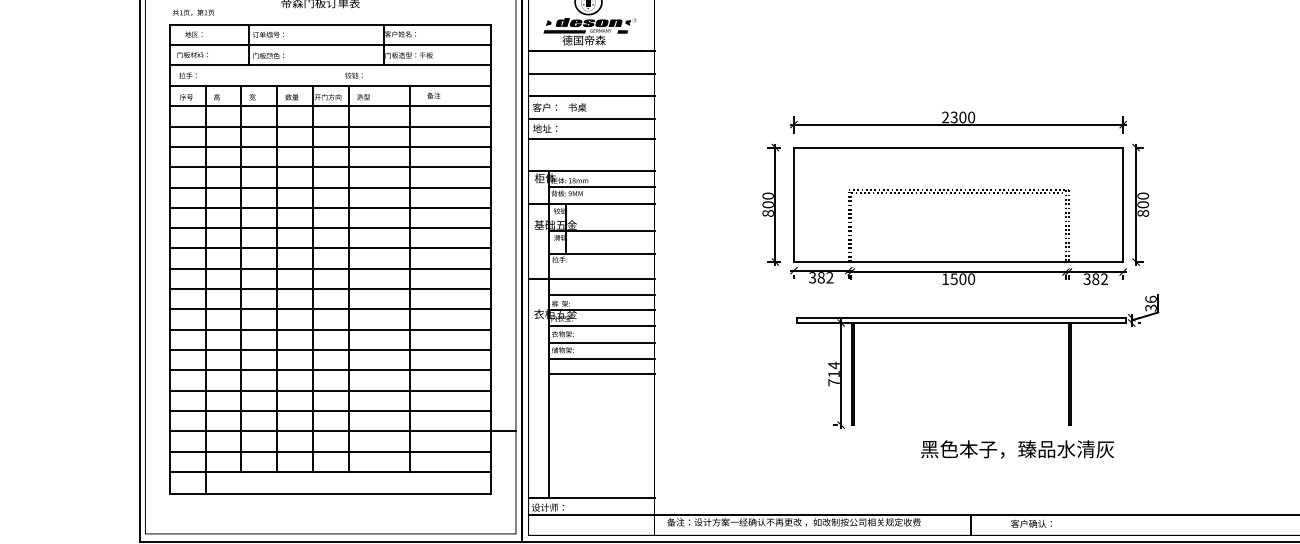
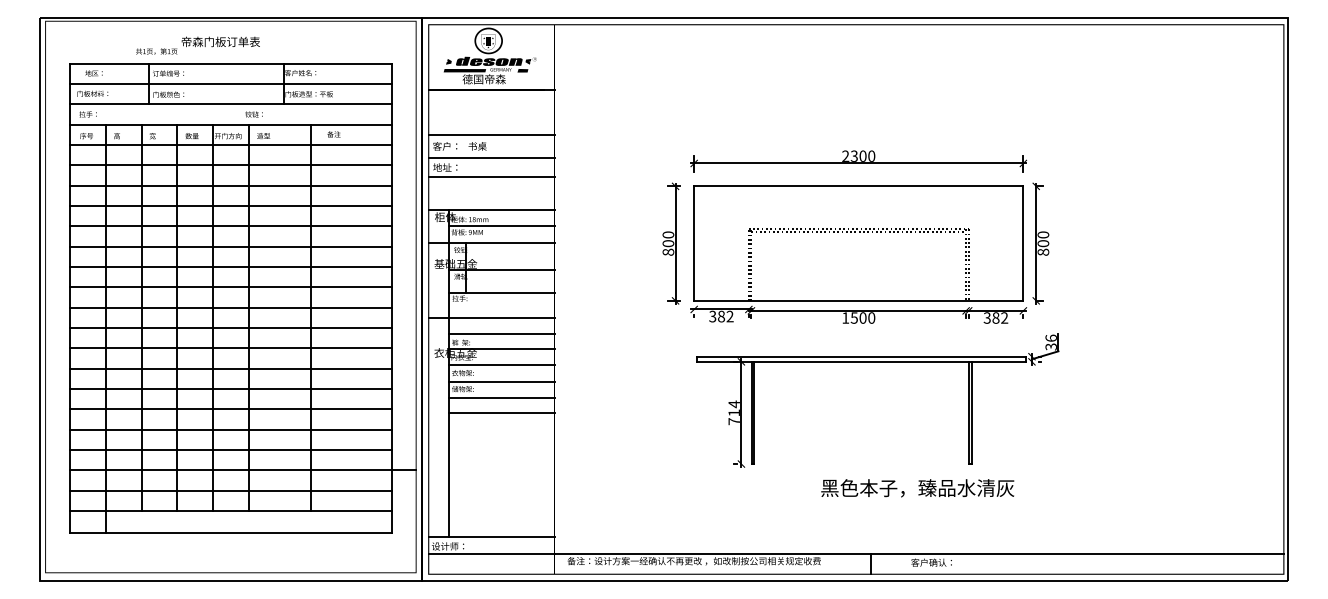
text: (193, 12) -> (156, 51), moved
line: (591, 73) -> (491, 112), removed

